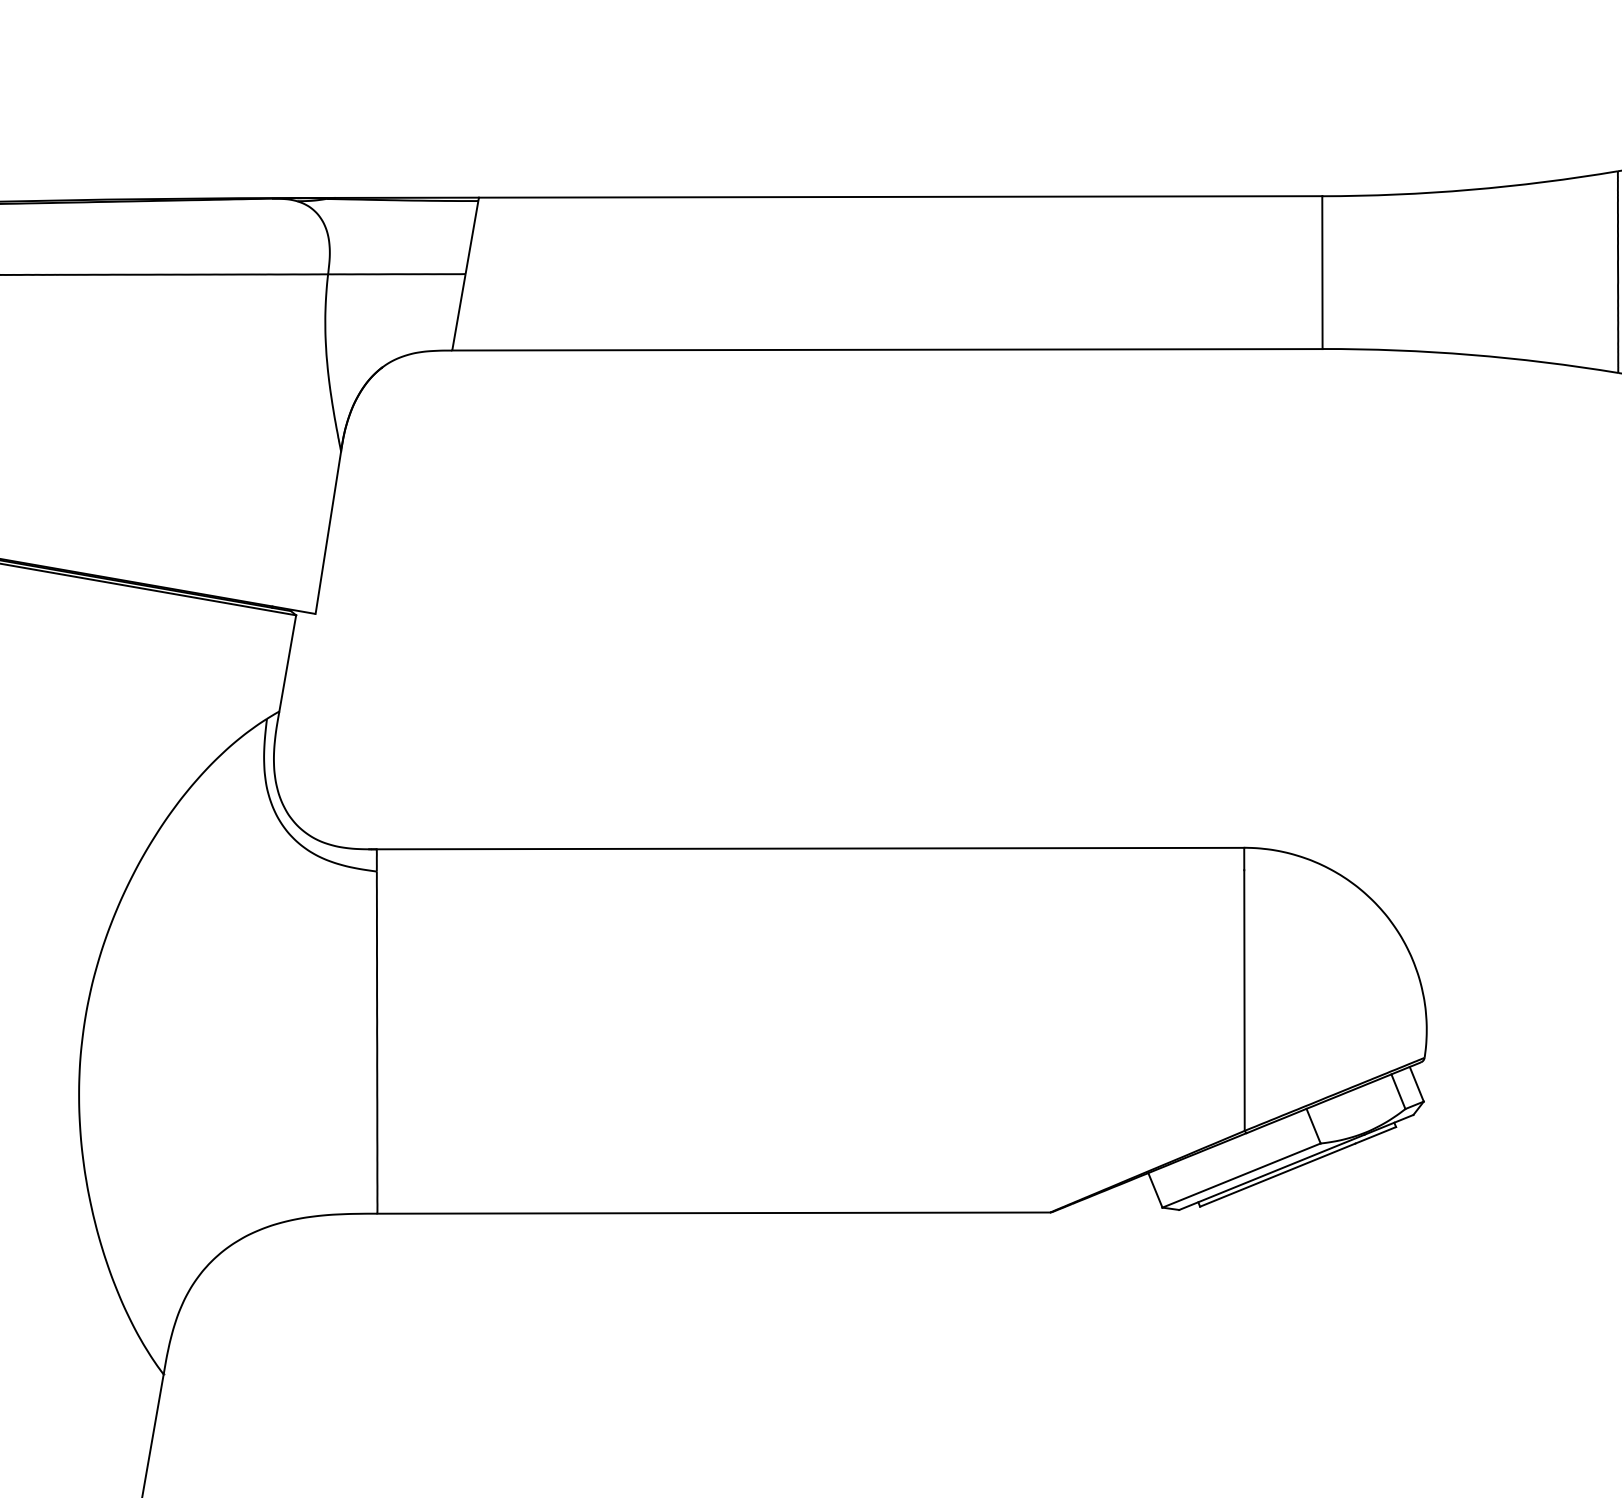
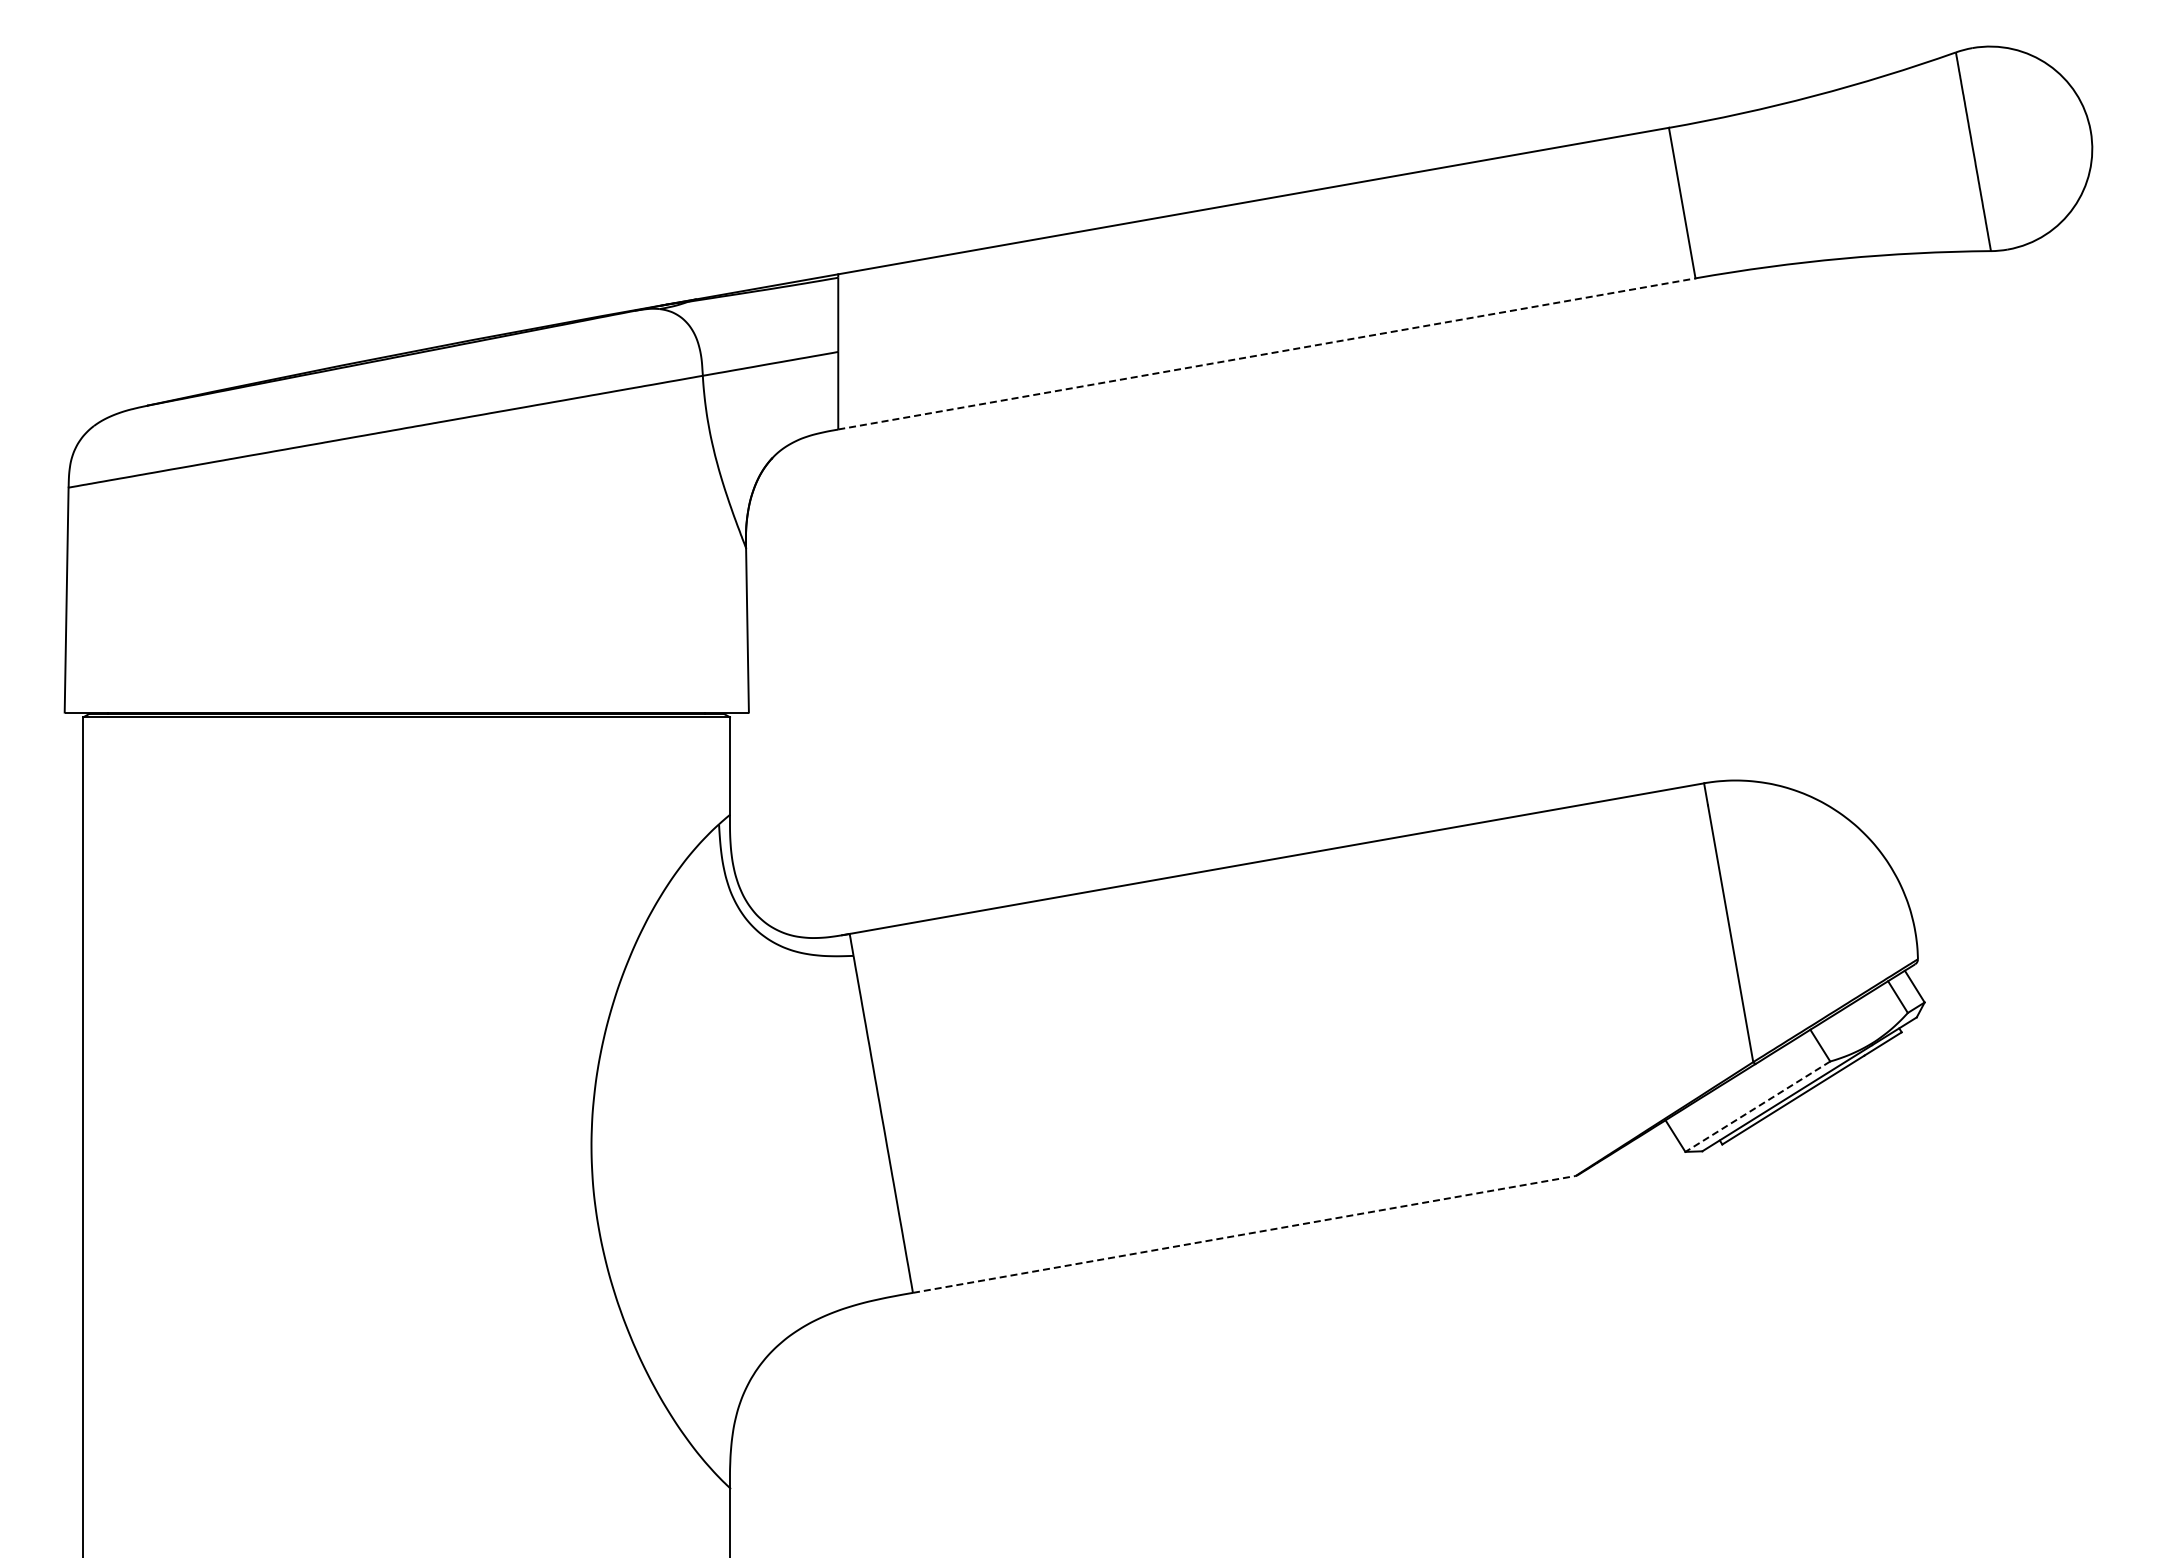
line: (888, 349) -> (1267, 353), solid -> dashed
line: (1241, 1175) -> (1757, 1106), solid -> dashed
line: (714, 1213) -> (1244, 1234), solid -> dashed

